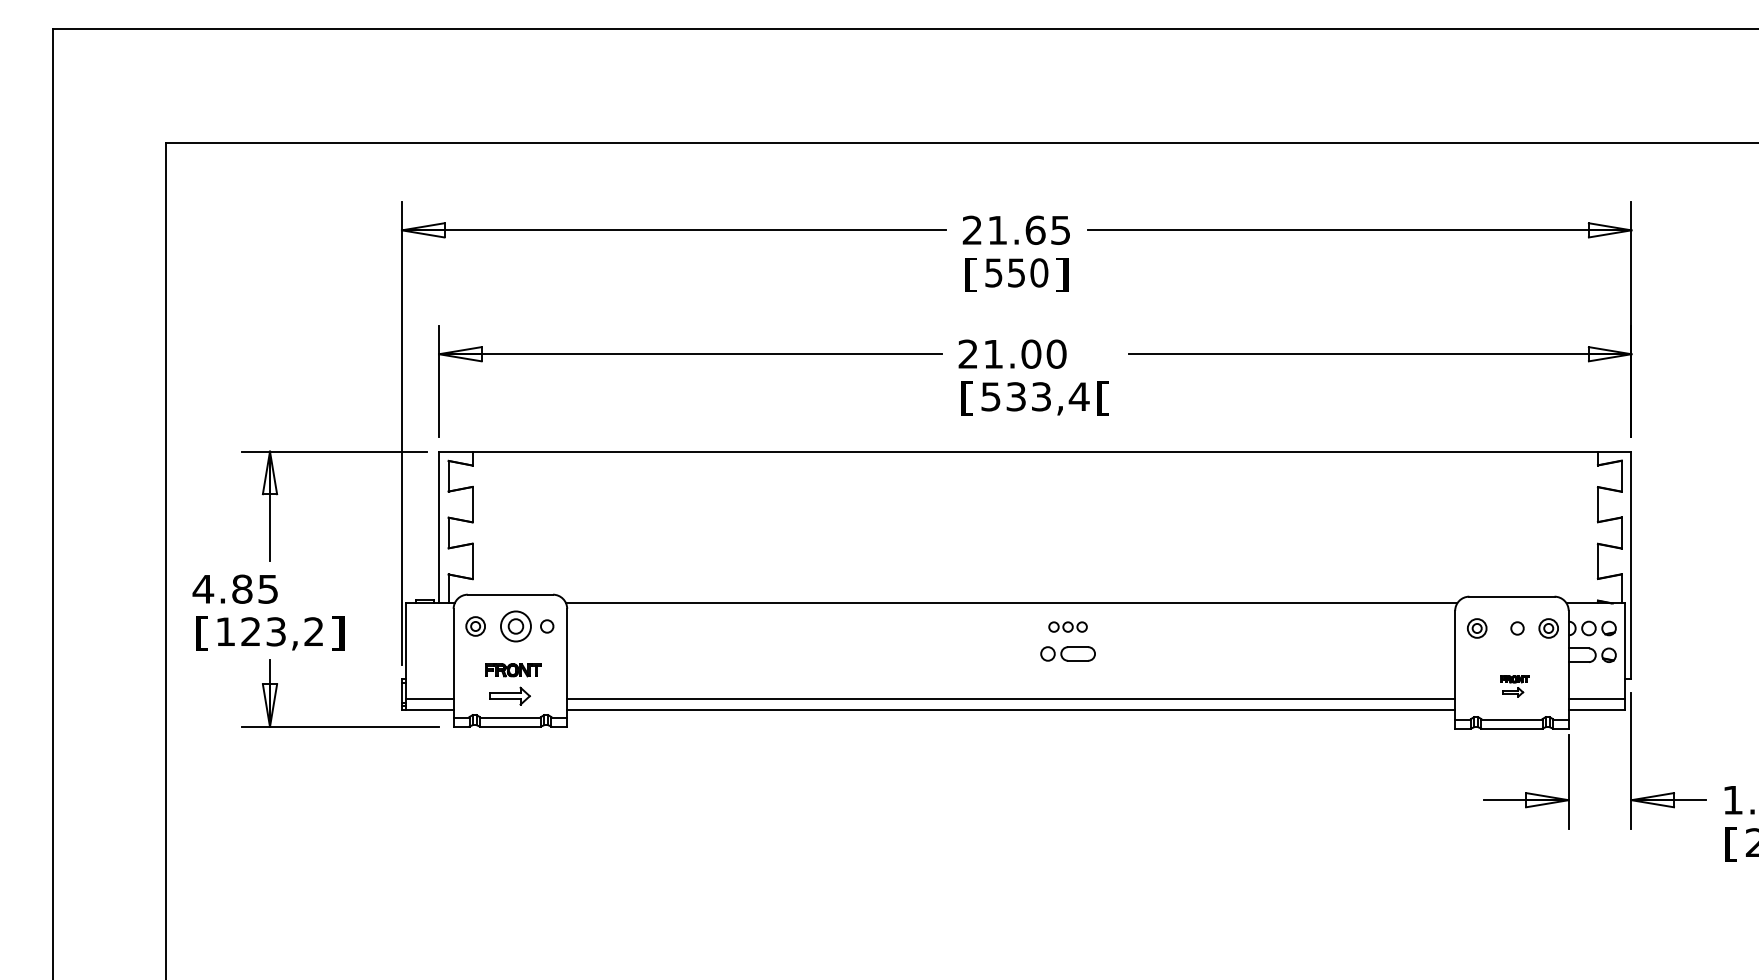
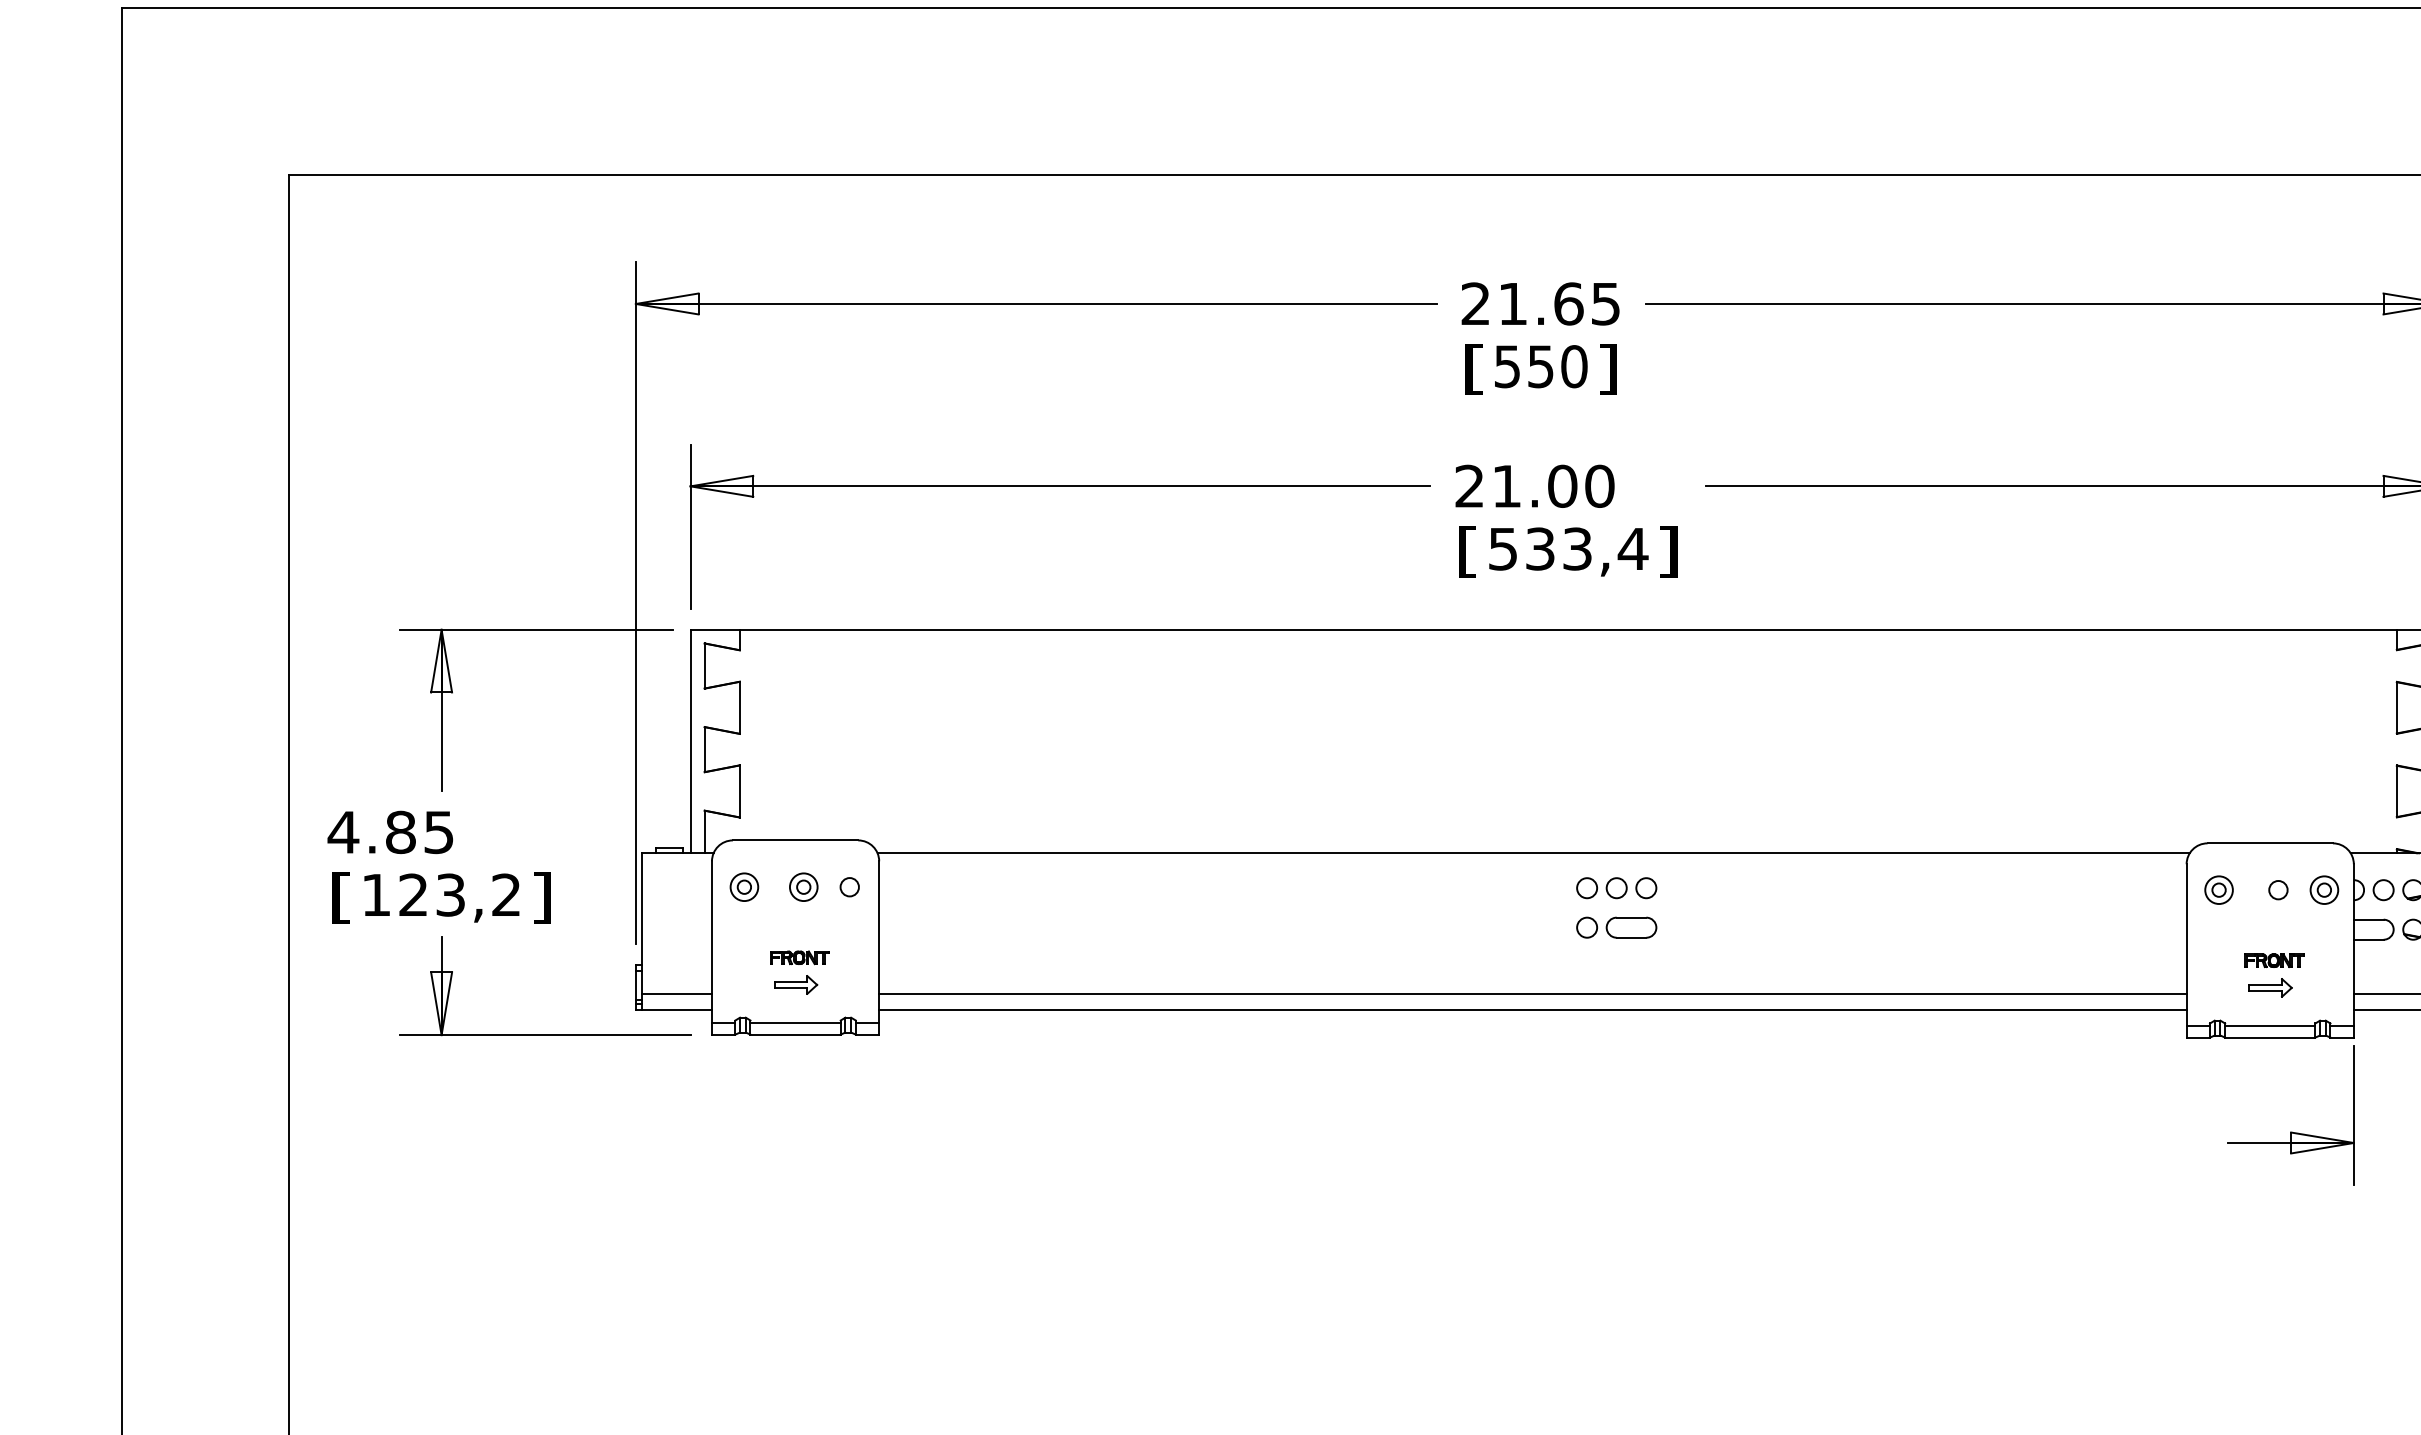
text: (1103, 398) -> (1668, 551), [ -> ]
part: (515, 626) -> (803, 887), size x0.62
part: (1067, 626) -> (1615, 887), size x1.43
part: (512, 684) -> (798, 972), size x0.71
part: (1514, 686) -> (2273, 975), size x1.43

